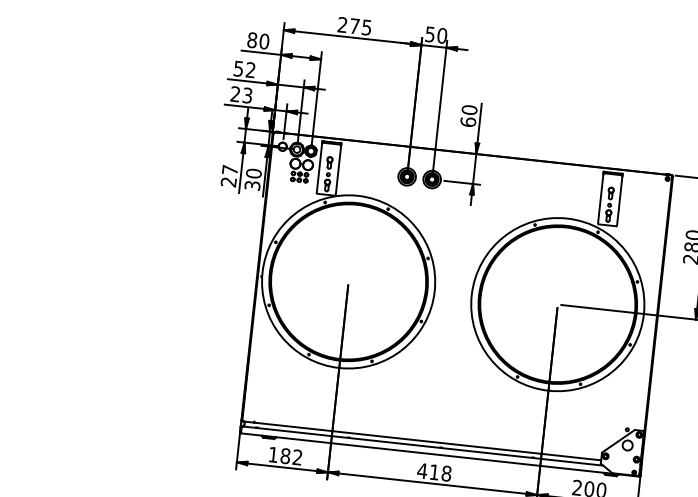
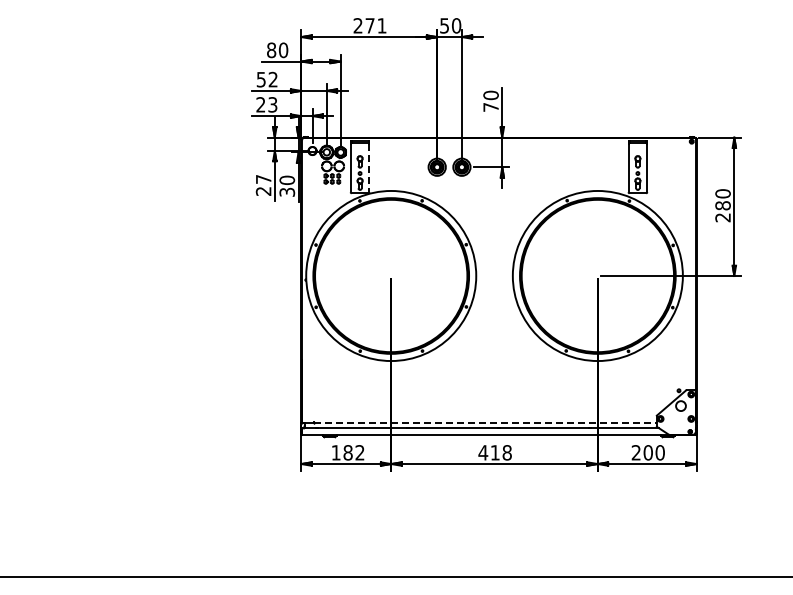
text: (366, 27) -> (381, 25), 275 -> 271
text: (467, 121) -> (490, 106), 60 -> 70
line: (338, 170) -> (369, 168), solid -> dashed
line: (427, 441) -> (485, 423), solid -> dashed

